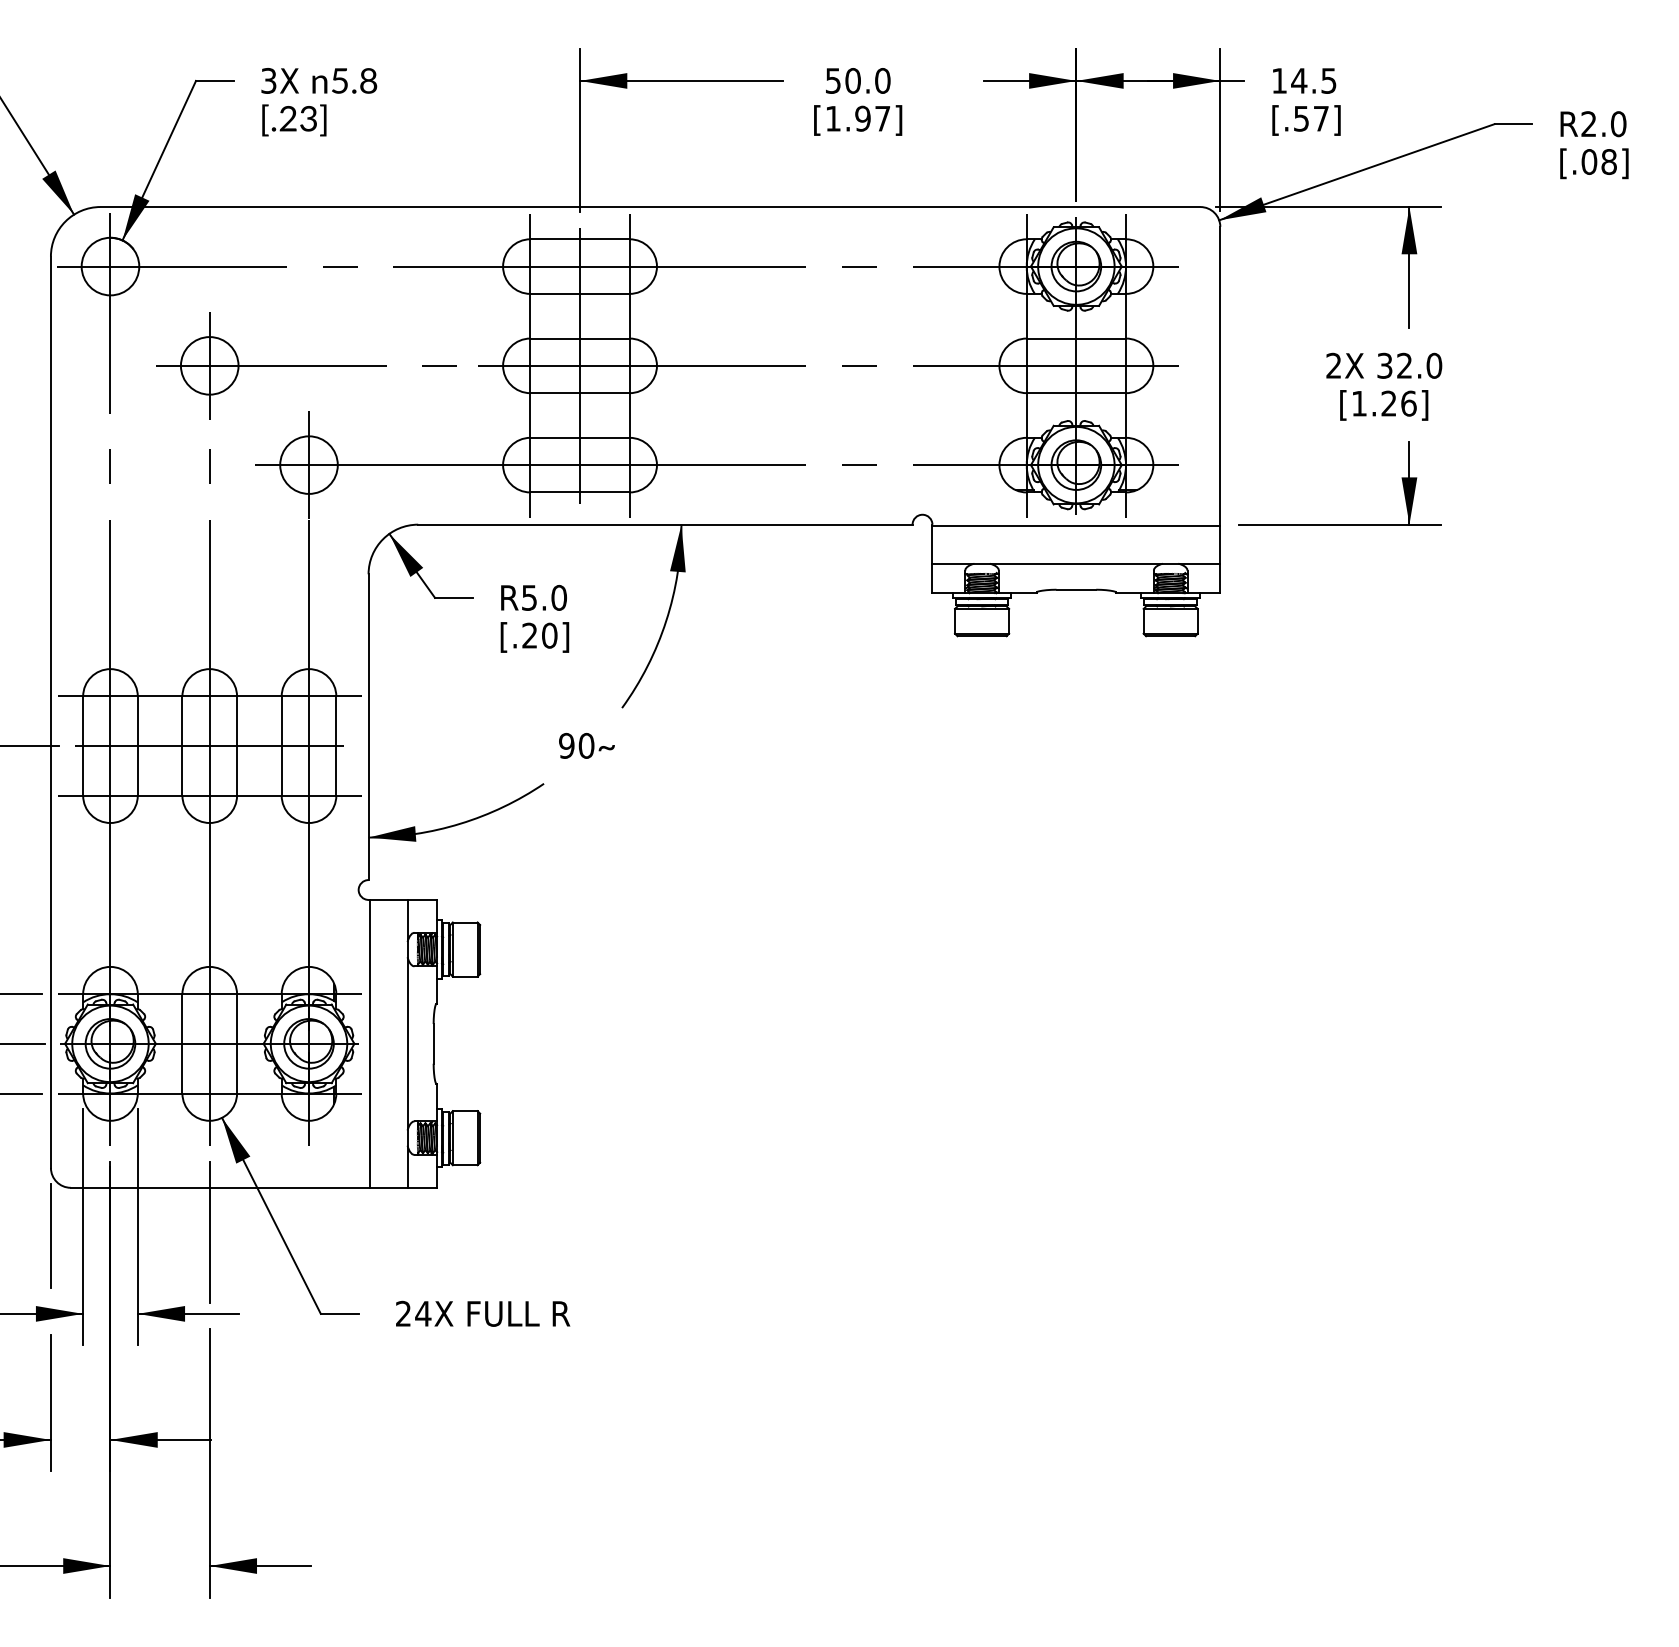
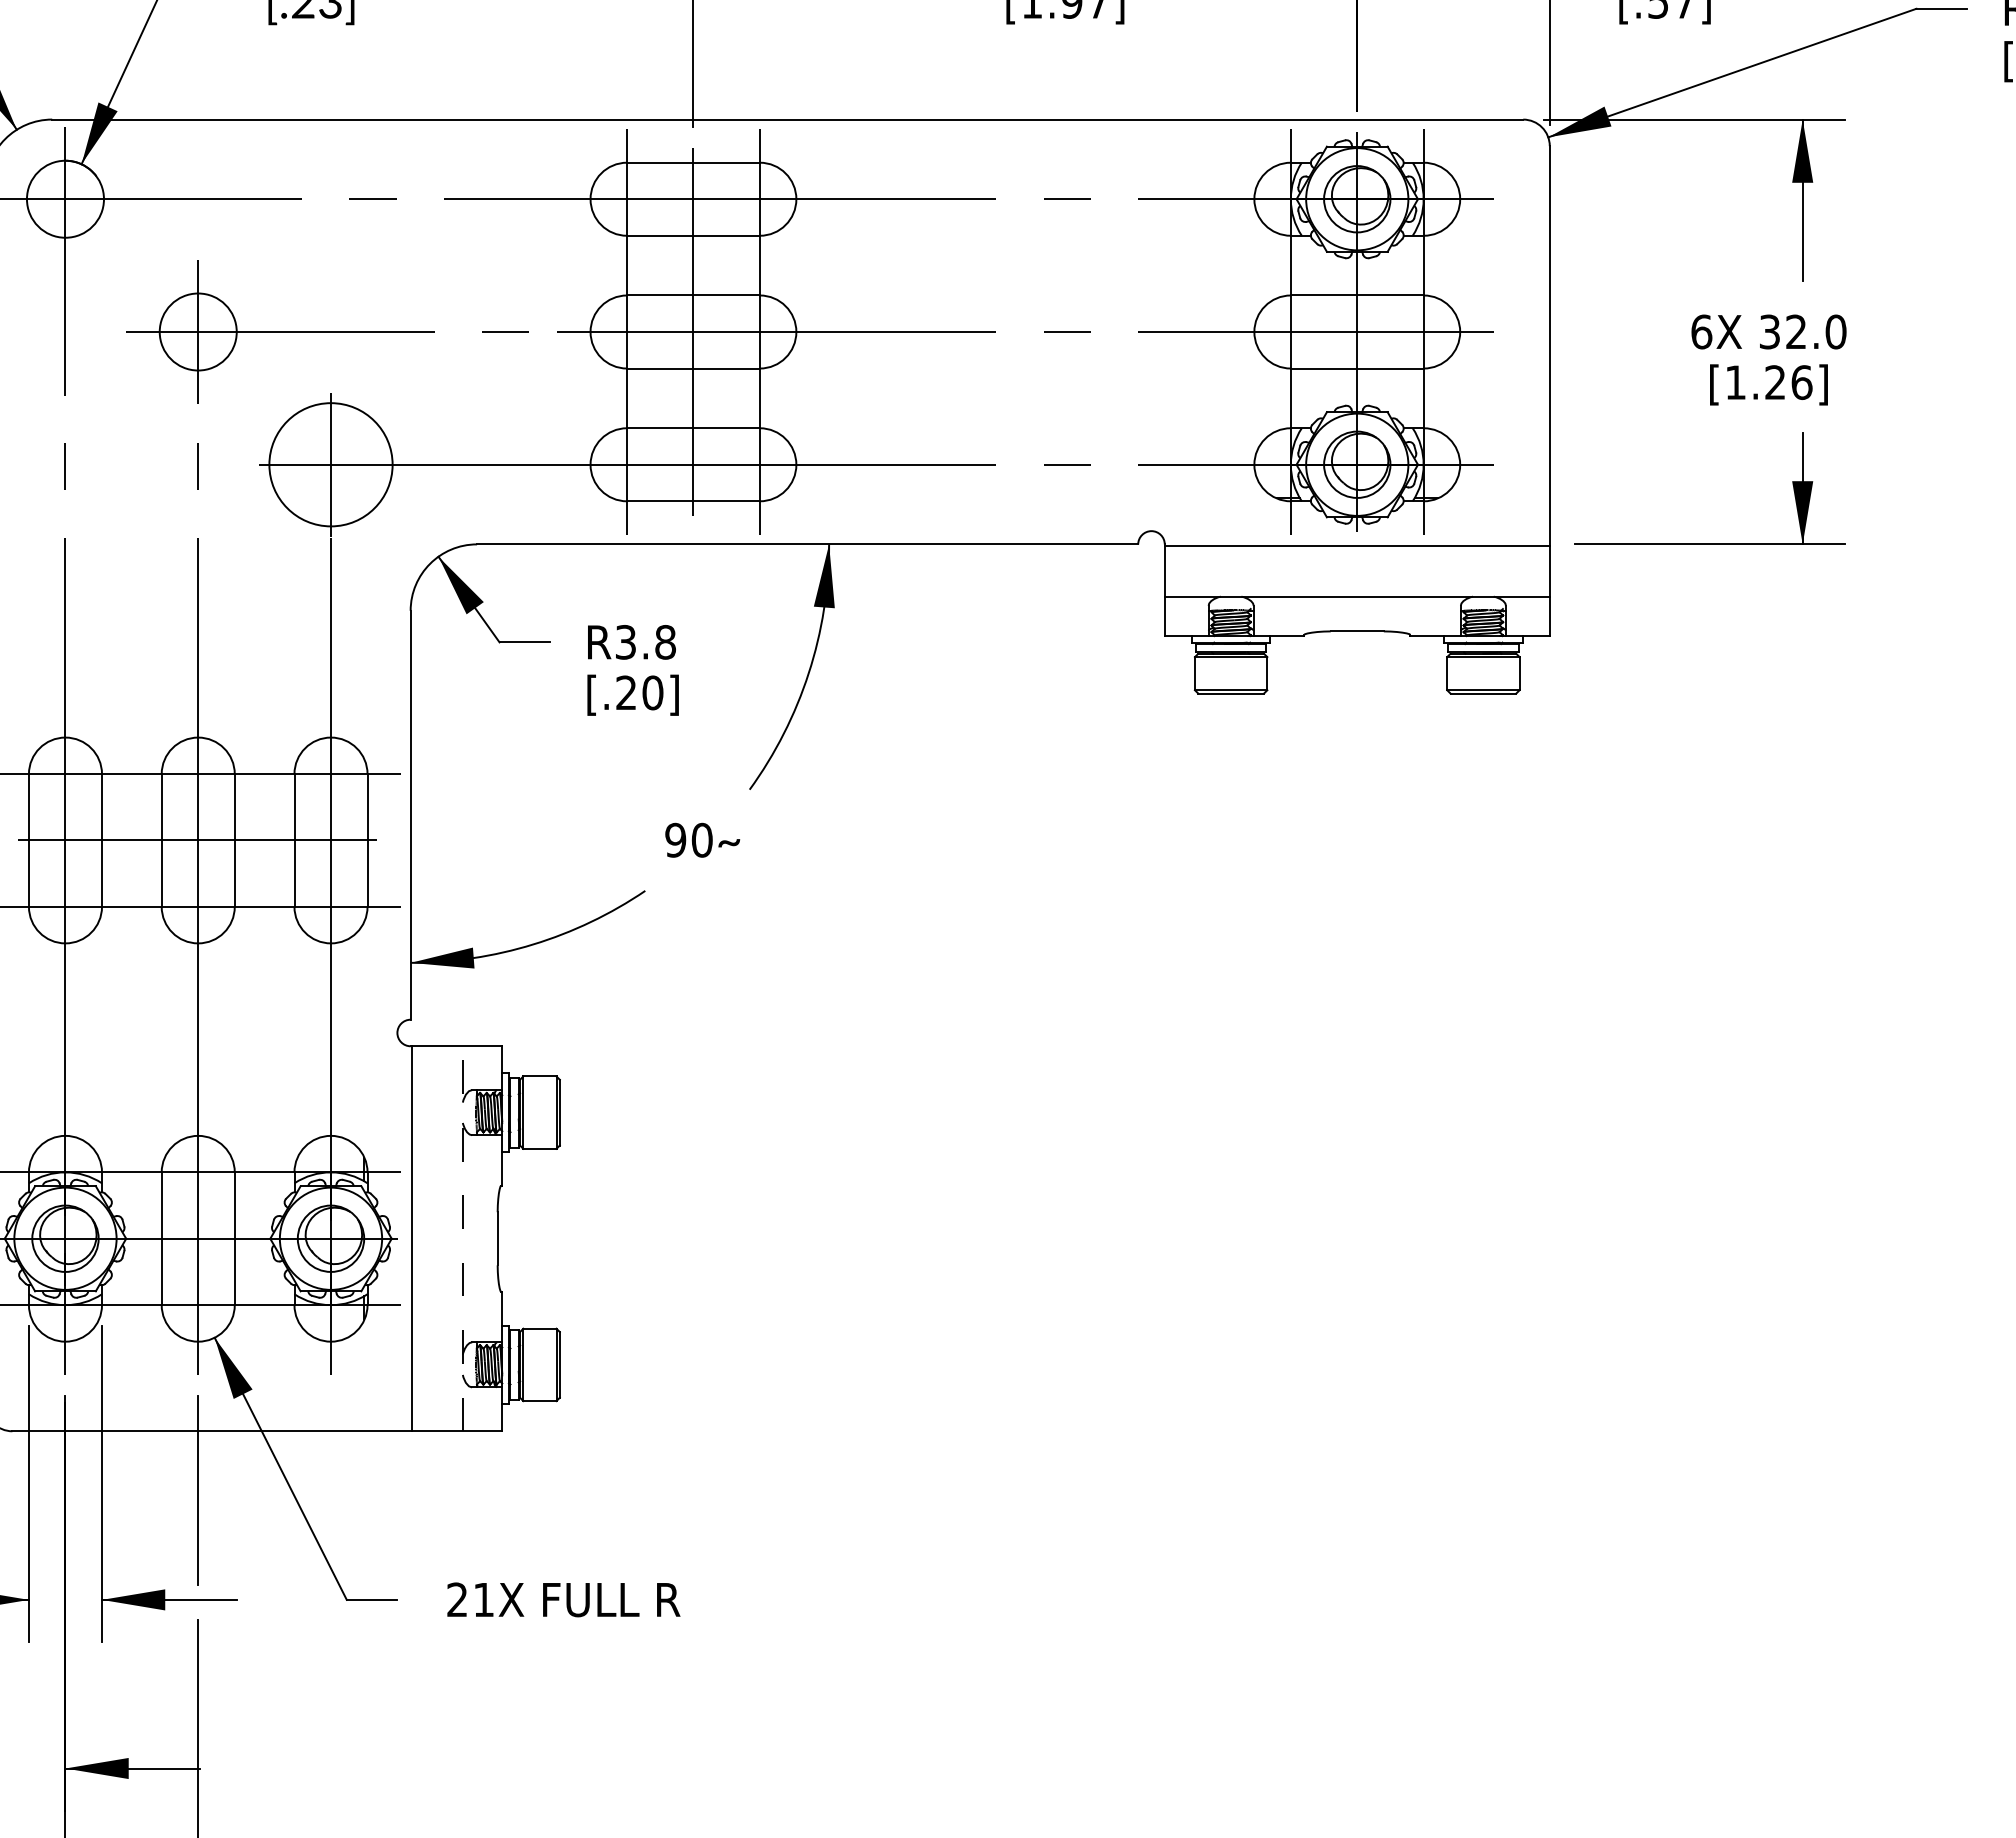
text: (1333, 365) -> (1701, 331), 2X -> 6X
circle: (308, 464) -> (330, 463), size x1.6
text: (544, 597) -> (645, 641), R5.0 -> R3.8
line: (407, 1043) -> (462, 1238), solid -> dashed
text: (423, 1313) -> (484, 1599), 24X -> 21X

